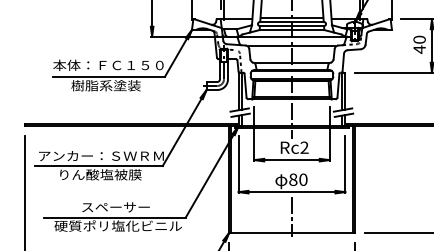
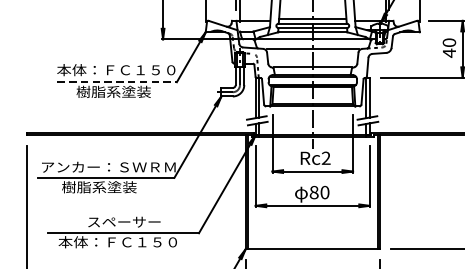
line: (109, 76) -> (117, 82), solid -> dashed
text: (99, 174) -> (106, 186), りん酸塩被膜 -> 樹脂系塗装
line: (292, 217) -> (313, 232), removed
text: (117, 225) -> (125, 241), 硬質ポリ塩化ビニル -> 本体：ＦＣ１５０

